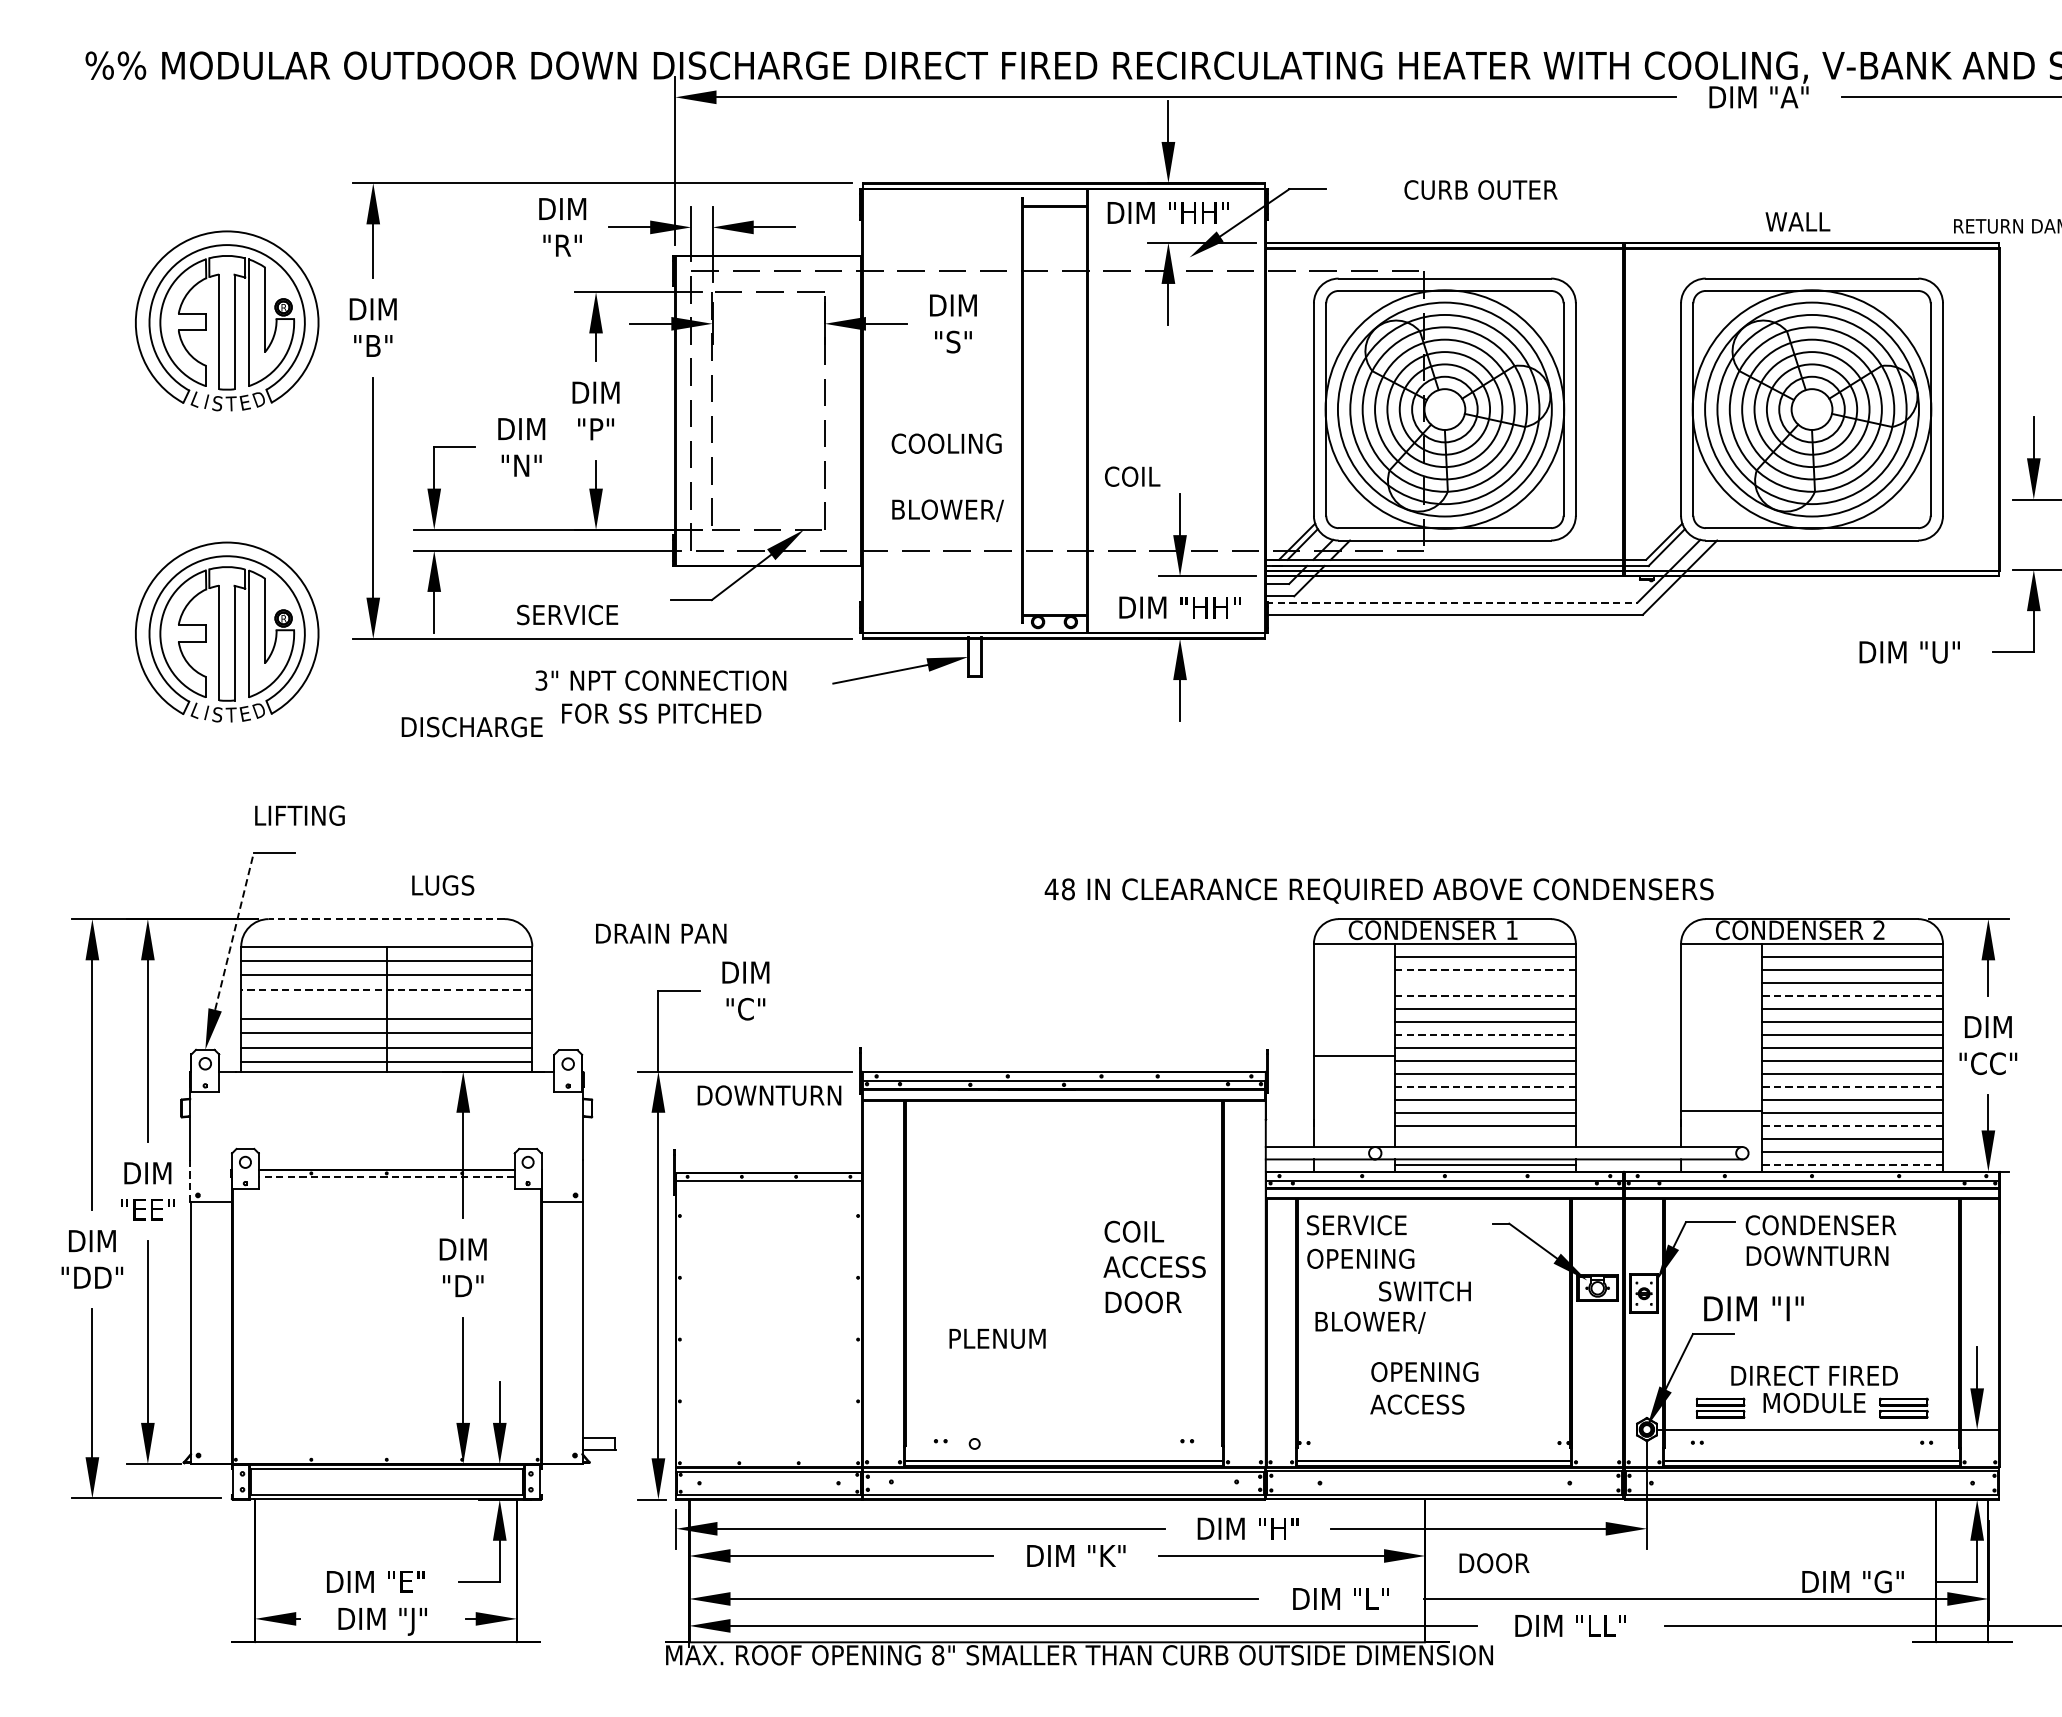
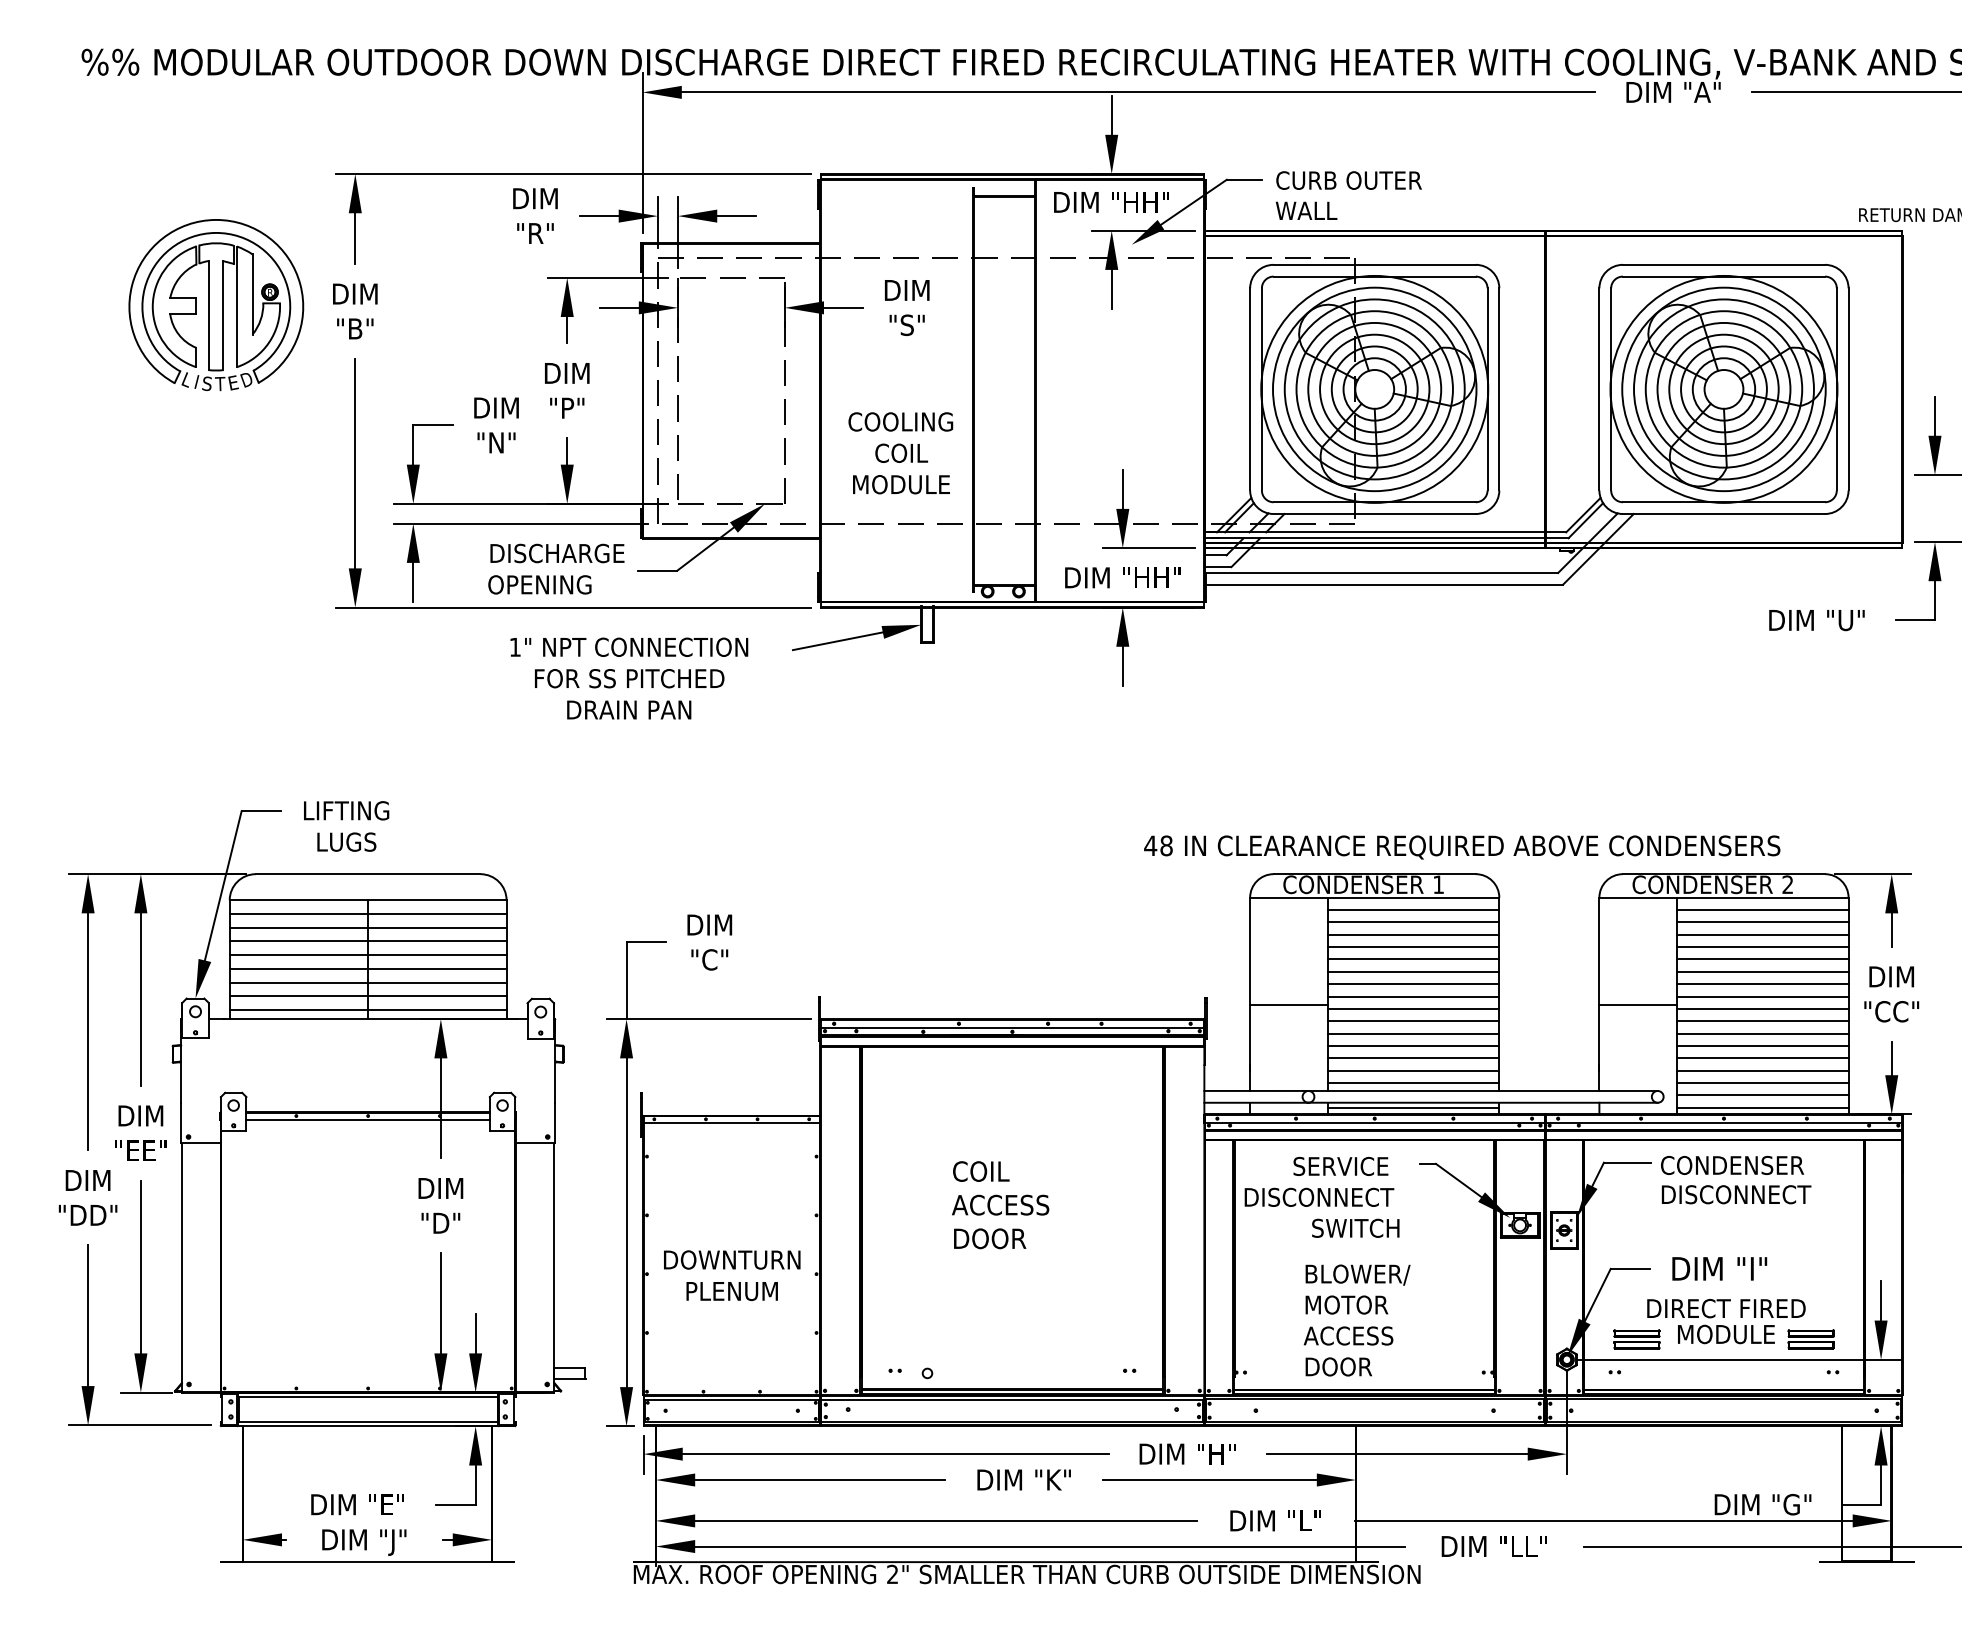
text: (1480, 189) -> (1348, 180), moved
text: (1797, 221) -> (1306, 210), moved
text: (1132, 475) -> (901, 452), moved
text: (948, 510) -> (902, 485), BLOWER/ -> MODULE
line: (1452, 603) -> (1381, 573), dashed -> solid
text: (566, 614) -> (539, 584), SERVICE -> OPENING
part: (227, 632) -> (216, 601), removed
text: (540, 679) -> (514, 646), 3" -> 1"
text: (472, 727) -> (557, 553), moved
text: (299, 815) -> (346, 810), moved
text: (442, 884) -> (346, 841), moved
text: (1379, 891) -> (1462, 847), moved
line: (386, 919) -> (367, 874), dashed -> solid
line: (234, 931) -> (223, 885), dashed -> solid
text: (661, 933) -> (629, 709), moved
line: (1485, 969) -> (1413, 922), dashed -> solid
line: (1485, 982) -> (1413, 934), added
line: (386, 989) -> (367, 941), dashed -> solid
line: (1485, 996) -> (1413, 947), dashed -> solid
line: (1852, 996) -> (1762, 947), dashed -> solid
line: (386, 1004) -> (367, 955), added
line: (1485, 1035) -> (1413, 984), dashed -> solid
line: (1485, 1086) -> (1413, 1033), dashed -> solid
line: (1852, 1086) -> (1762, 1033), dashed -> solid
text: (769, 1095) -> (732, 1259), moved
line: (1721, 1110) -> (1637, 1004), moved
line: (1852, 1125) -> (1762, 1070), dashed -> solid
line: (1485, 1139) -> (1413, 1083), added
line: (1852, 1164) -> (1762, 1107), dashed -> solid
line: (387, 1177) -> (368, 1119), dashed -> solid
line: (190, 1181) -> (181, 1123), dashed -> solid
text: (1356, 1224) -> (1340, 1165), moved
text: (1833, 1255) -> (1744, 1194), DOWNTURN -> DISCONNECT
text: (1385, 1257) -> (1318, 1196), OPENING -> DISCONNECT
text: (1154, 1267) -> (1000, 1205), moved
text: (1753, 1308) -> (1719, 1268), moved
text: (1370, 1322) -> (1357, 1274), moved
text: (996, 1338) -> (731, 1291), moved
text: (1424, 1371) -> (1355, 1304), OPENING -> MOTOR
text: (1494, 1562) -> (1338, 1366), moved
text: (937, 1655) -> (892, 1574), 8" -> 2"

